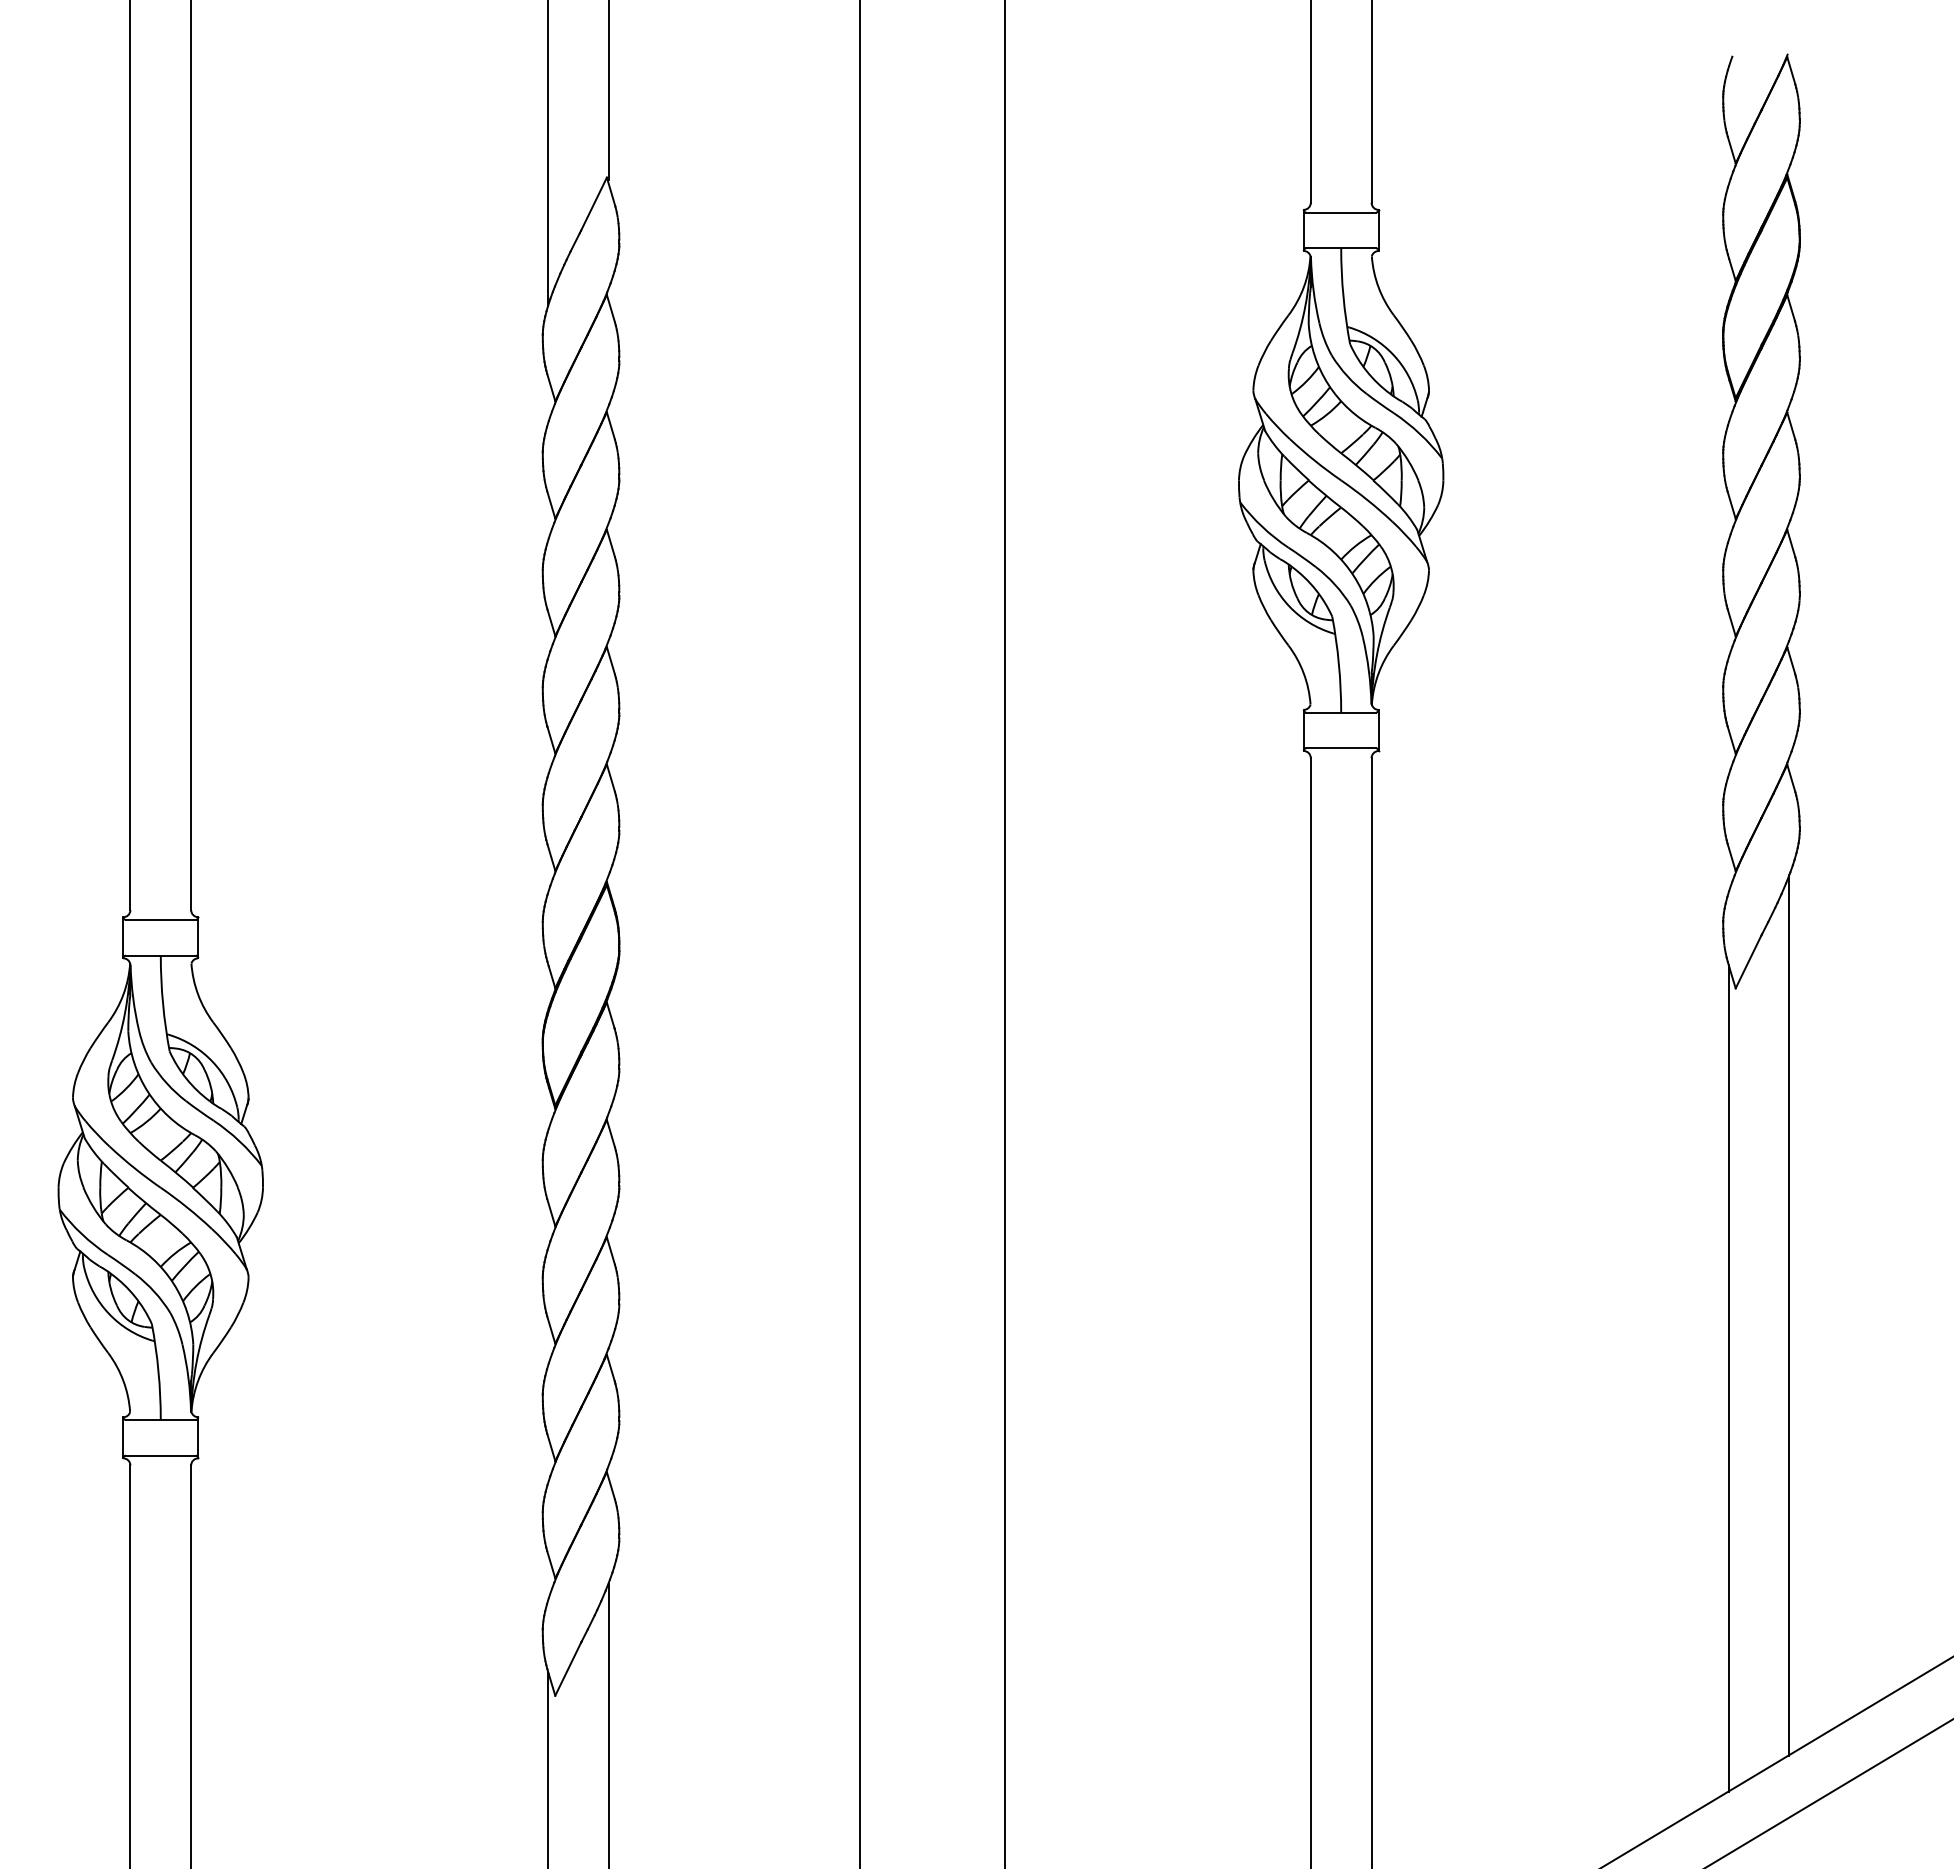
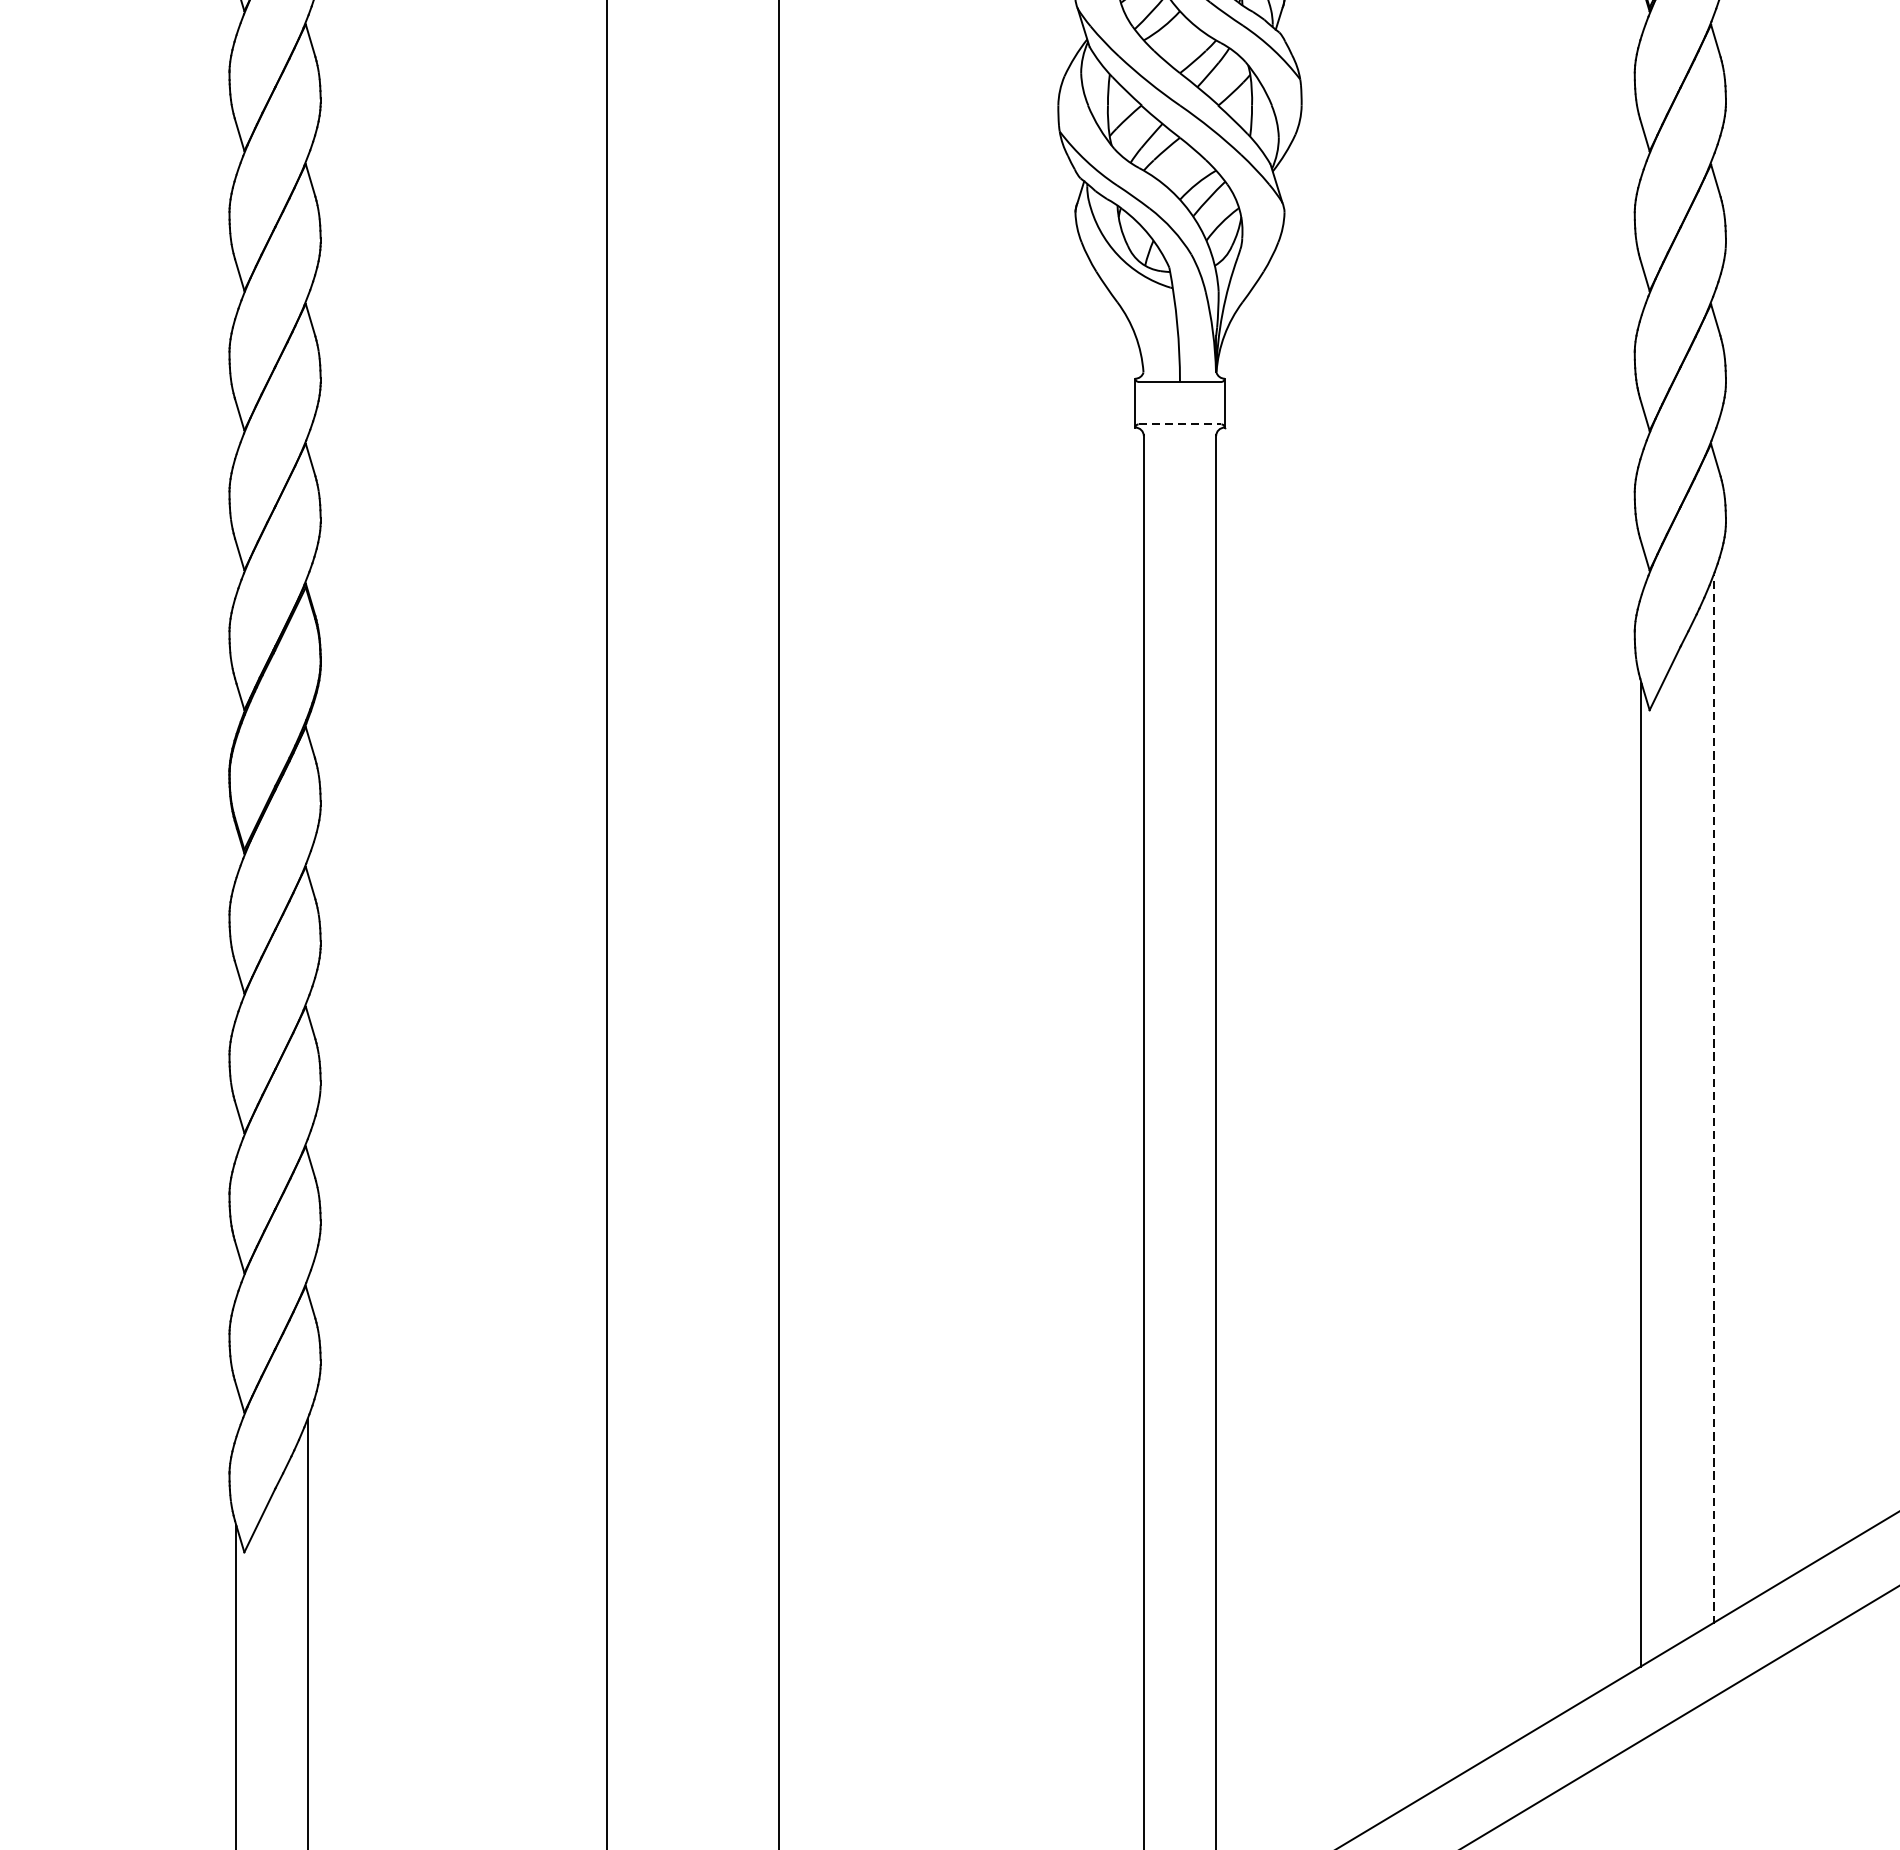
line: (1341, 748) -> (1180, 424), solid -> dashed
line: (1789, 1315) -> (1713, 1099), solid -> dashed

